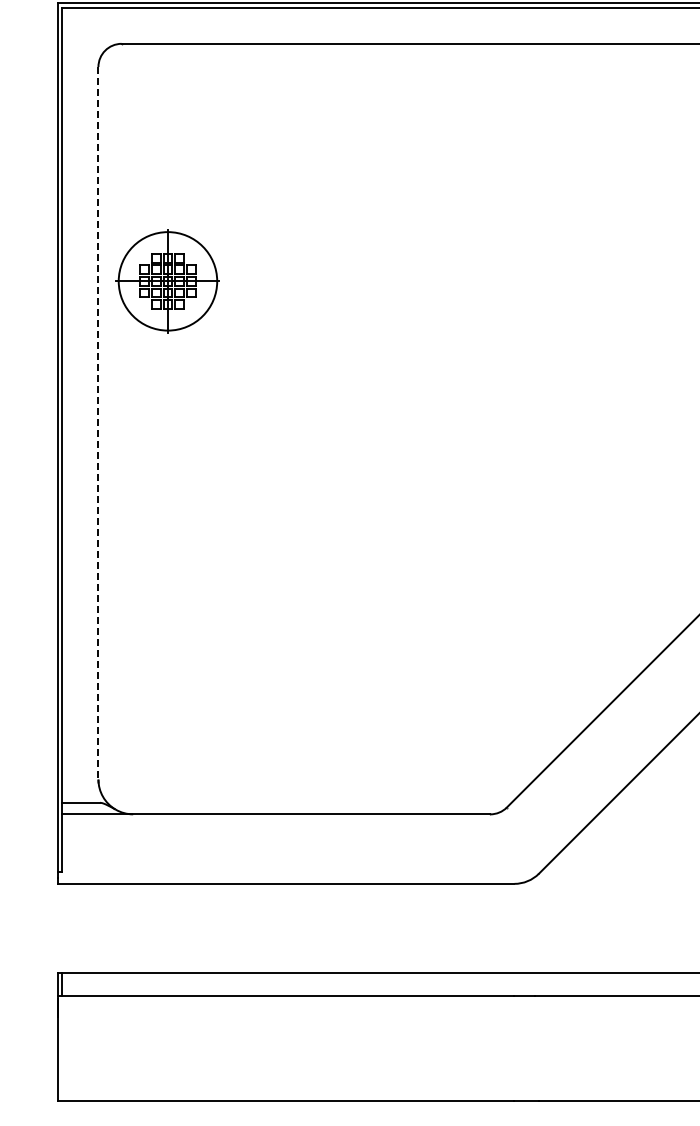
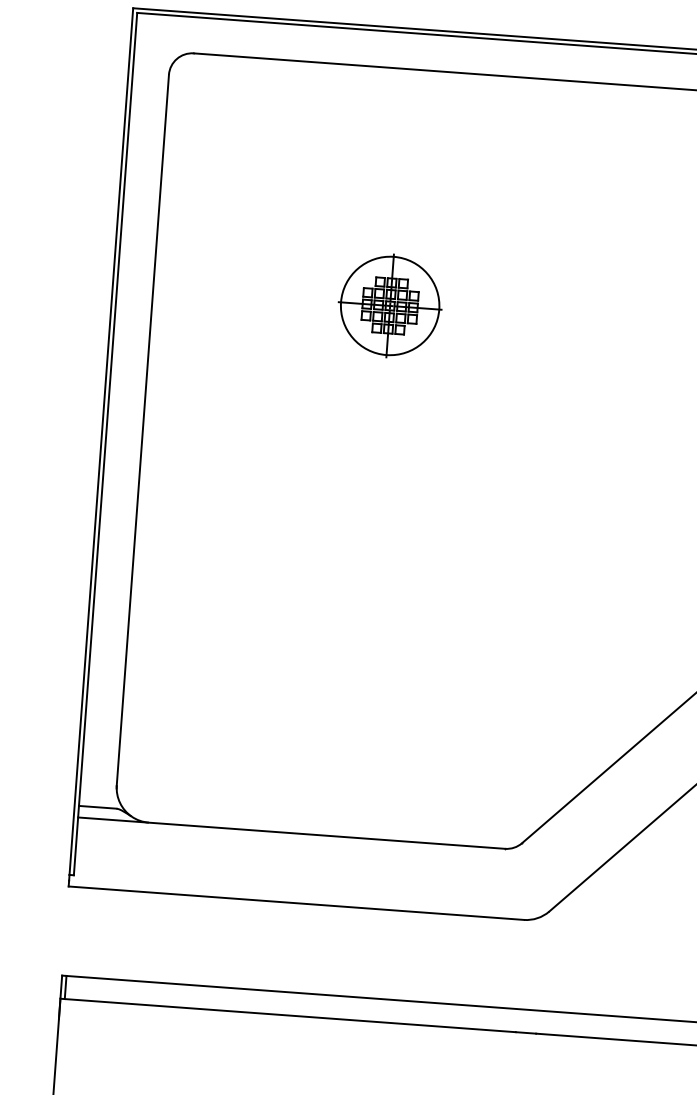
part: (167, 281) -> (389, 306), moved
line: (98, 423) -> (142, 430), dashed -> solid

